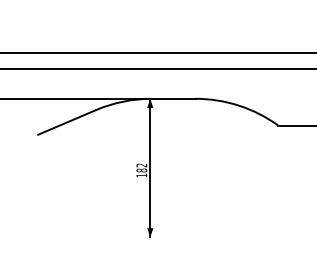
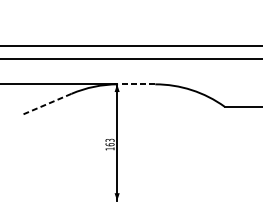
line: (172, 98) -> (135, 84), solid -> dashed
line: (66, 122) -> (46, 104), solid -> dashed
text: (141, 167) -> (109, 142), 182 -> 163

